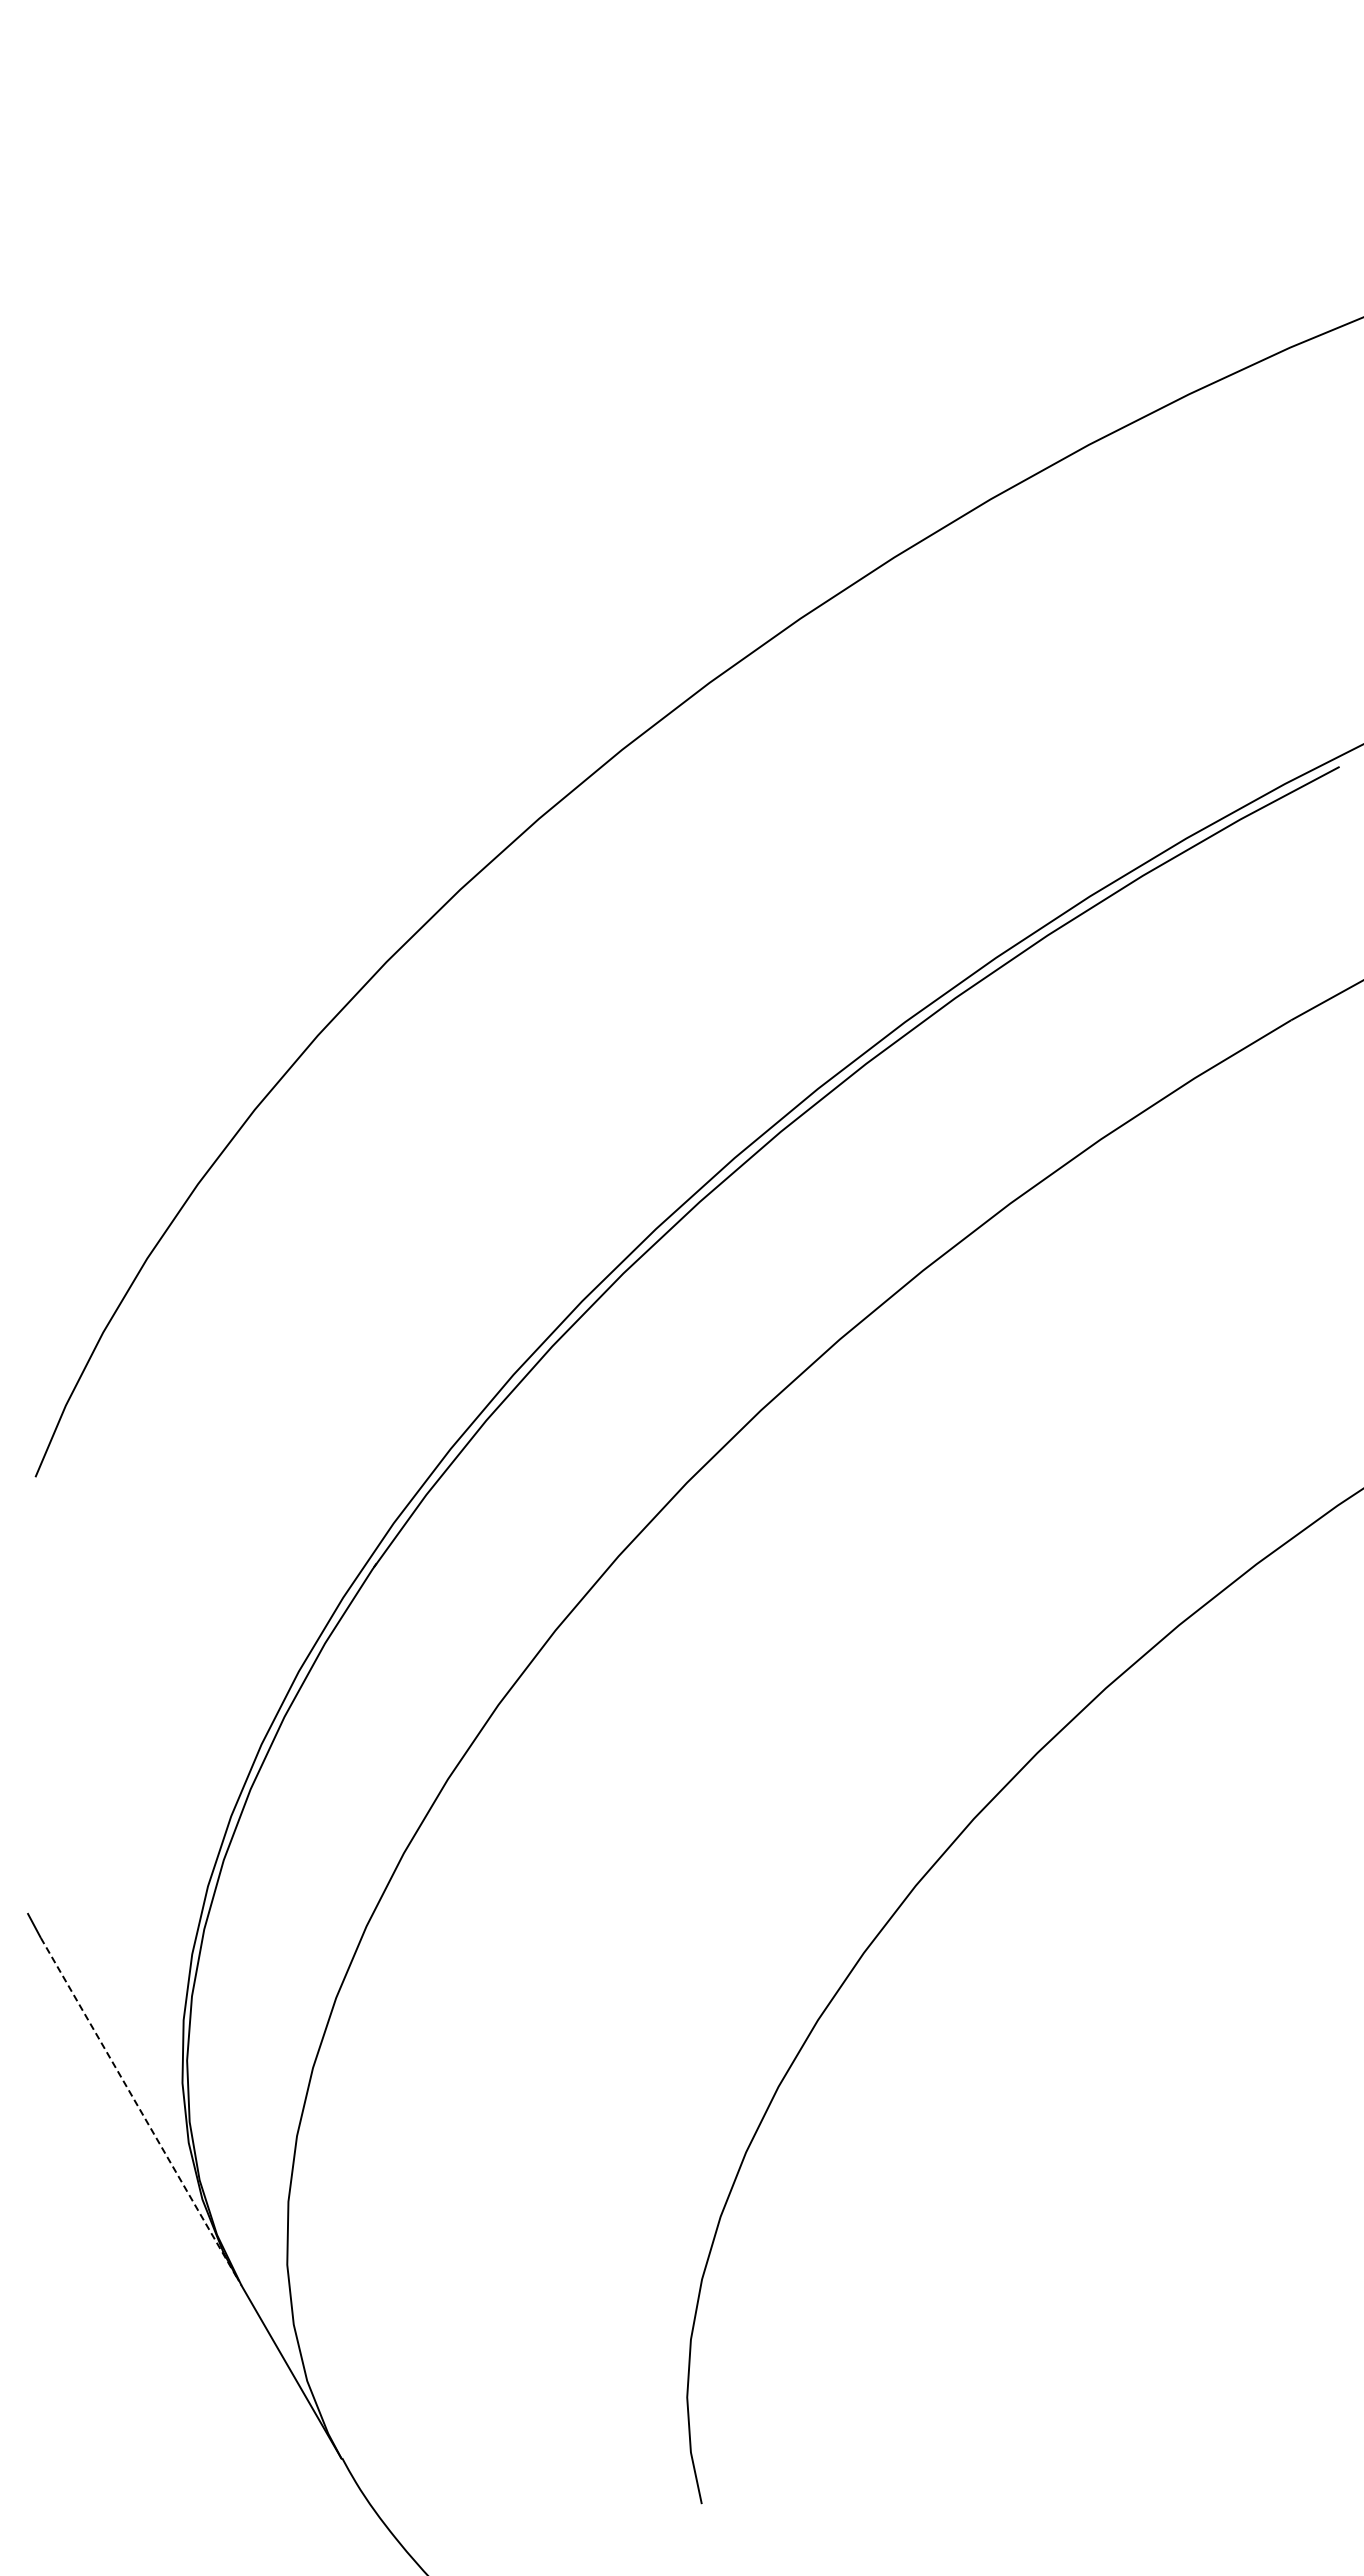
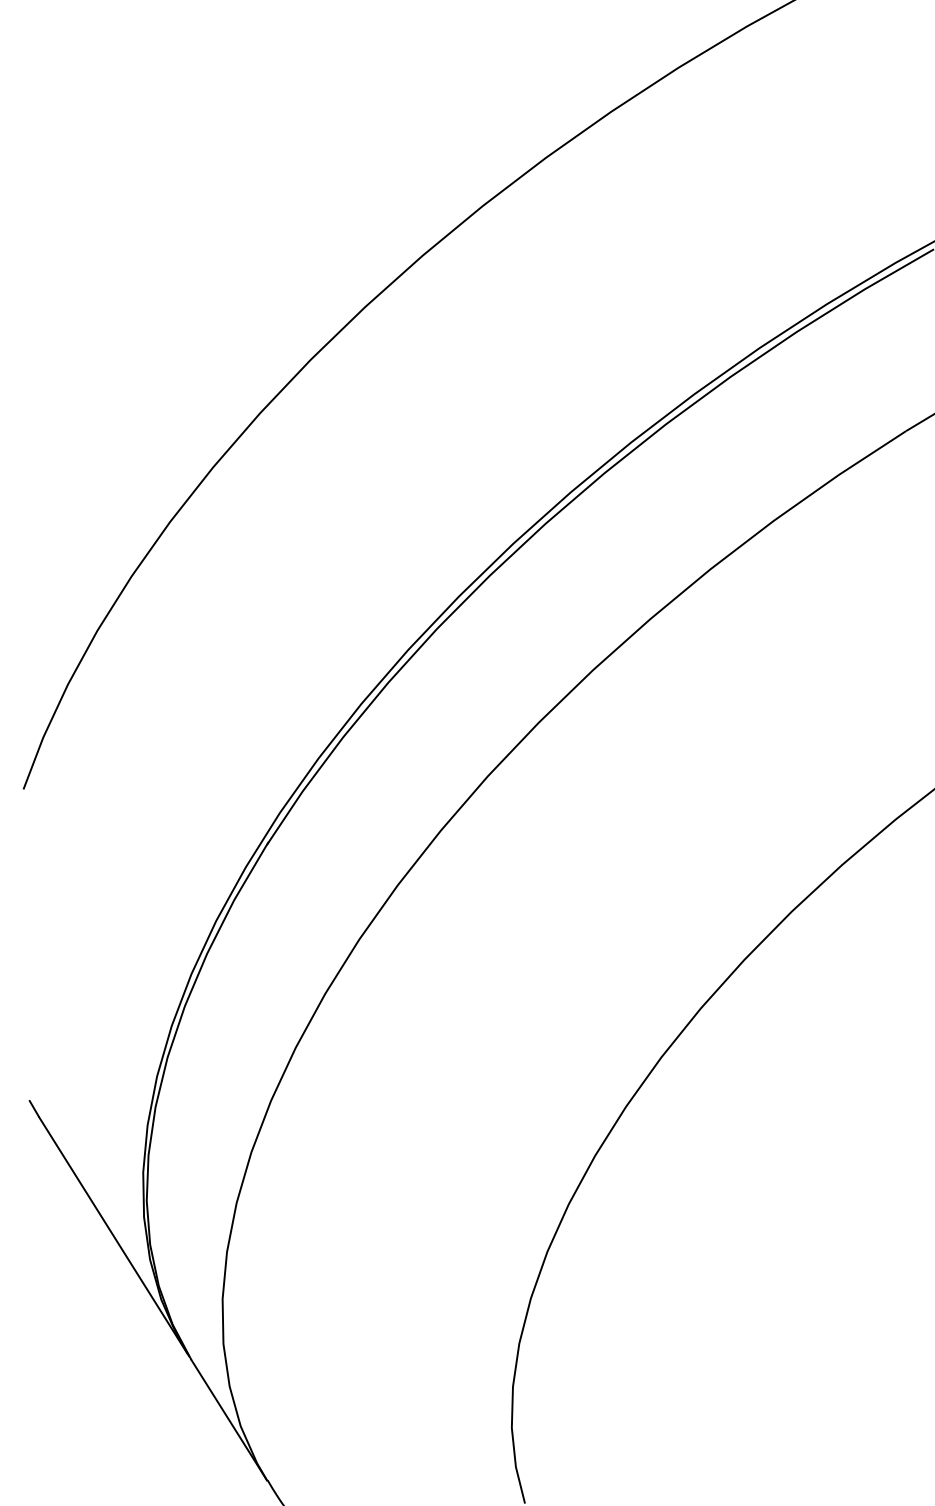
line: (138, 2107) -> (113, 1235), dashed -> solid

